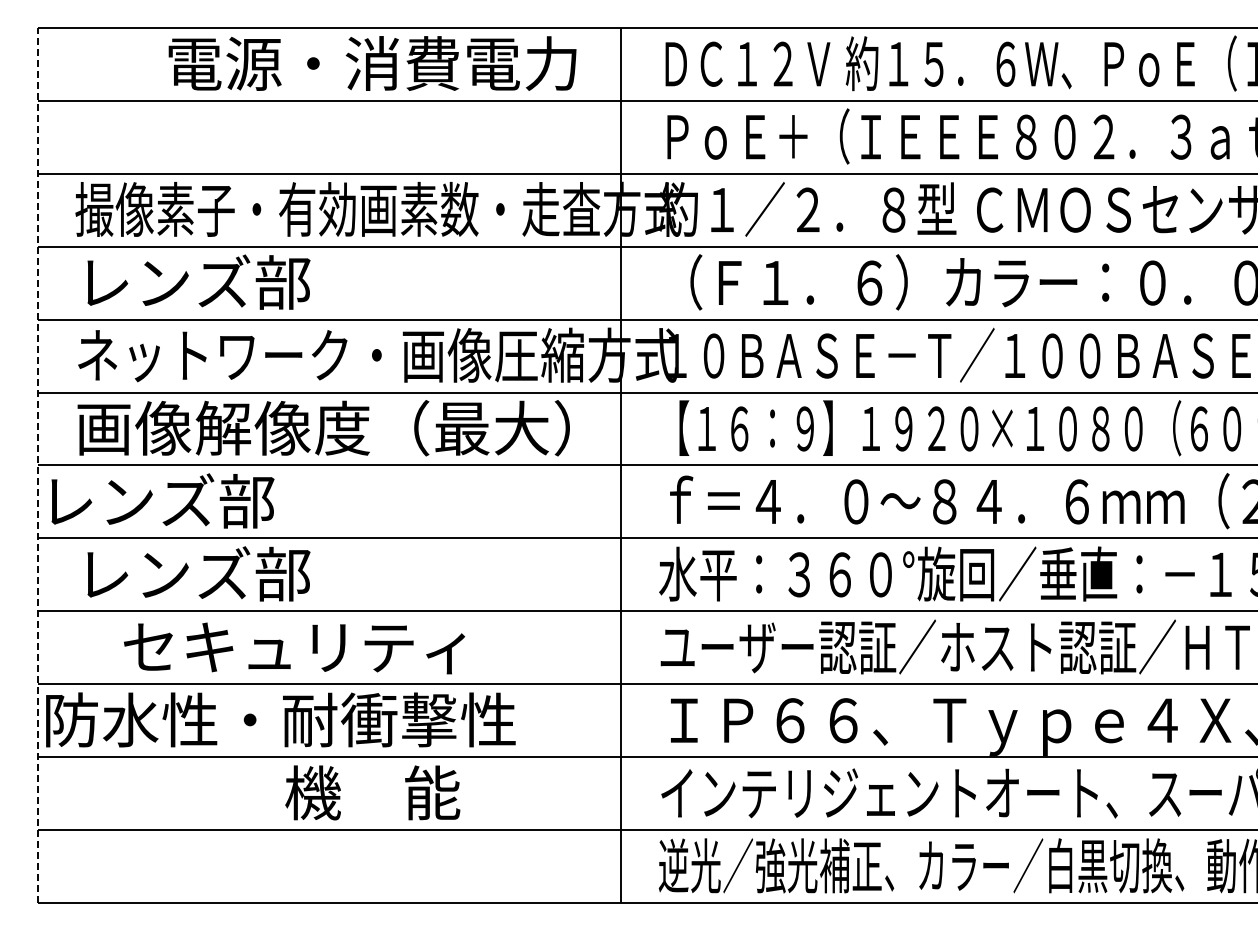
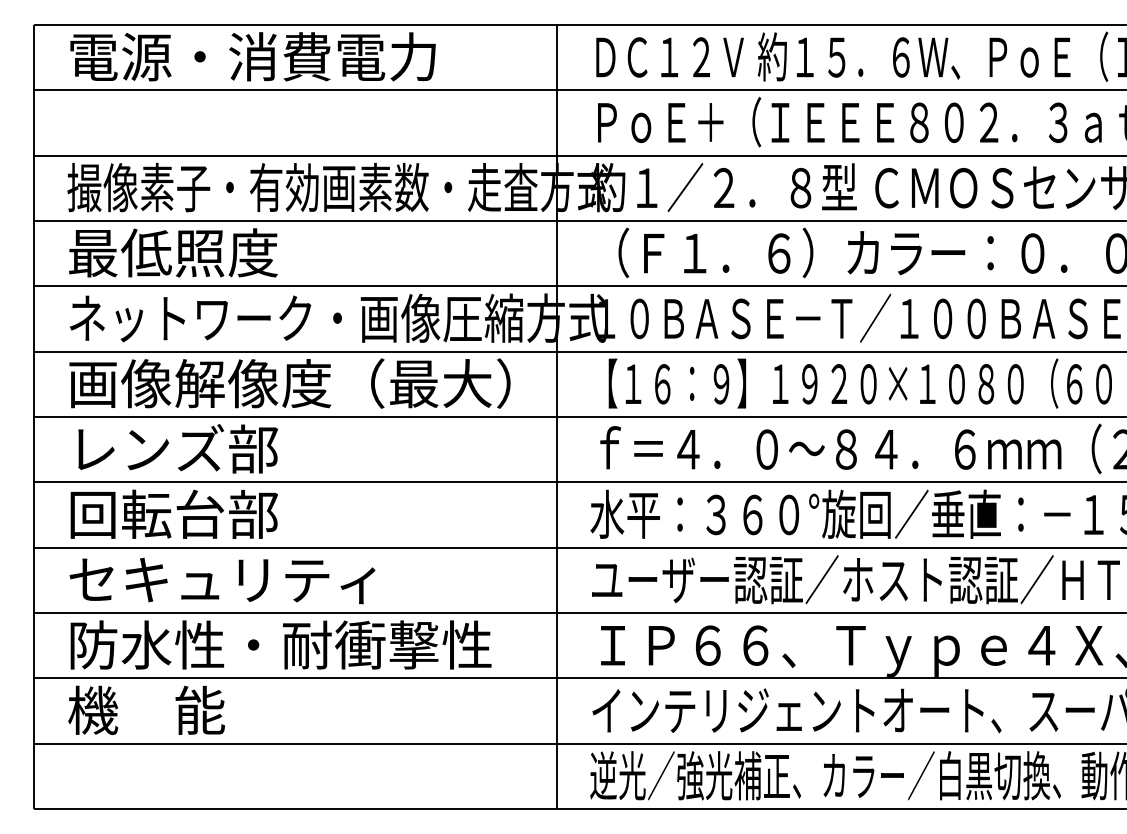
text: (372, 63) -> (253, 56), moved
text: (193, 281) -> (173, 252), レンズ部 -> 最低照度
line: (37, 465) -> (33, 417), dashed -> solid
text: (162, 500) -> (177, 448), moved
text: (164, 573) -> (147, 513), レンズ部 -> 回転台部
text: (294, 648) -> (222, 580), moved
text: (280, 719) -> (280, 644), moved
text: (372, 792) -> (146, 710), moved

